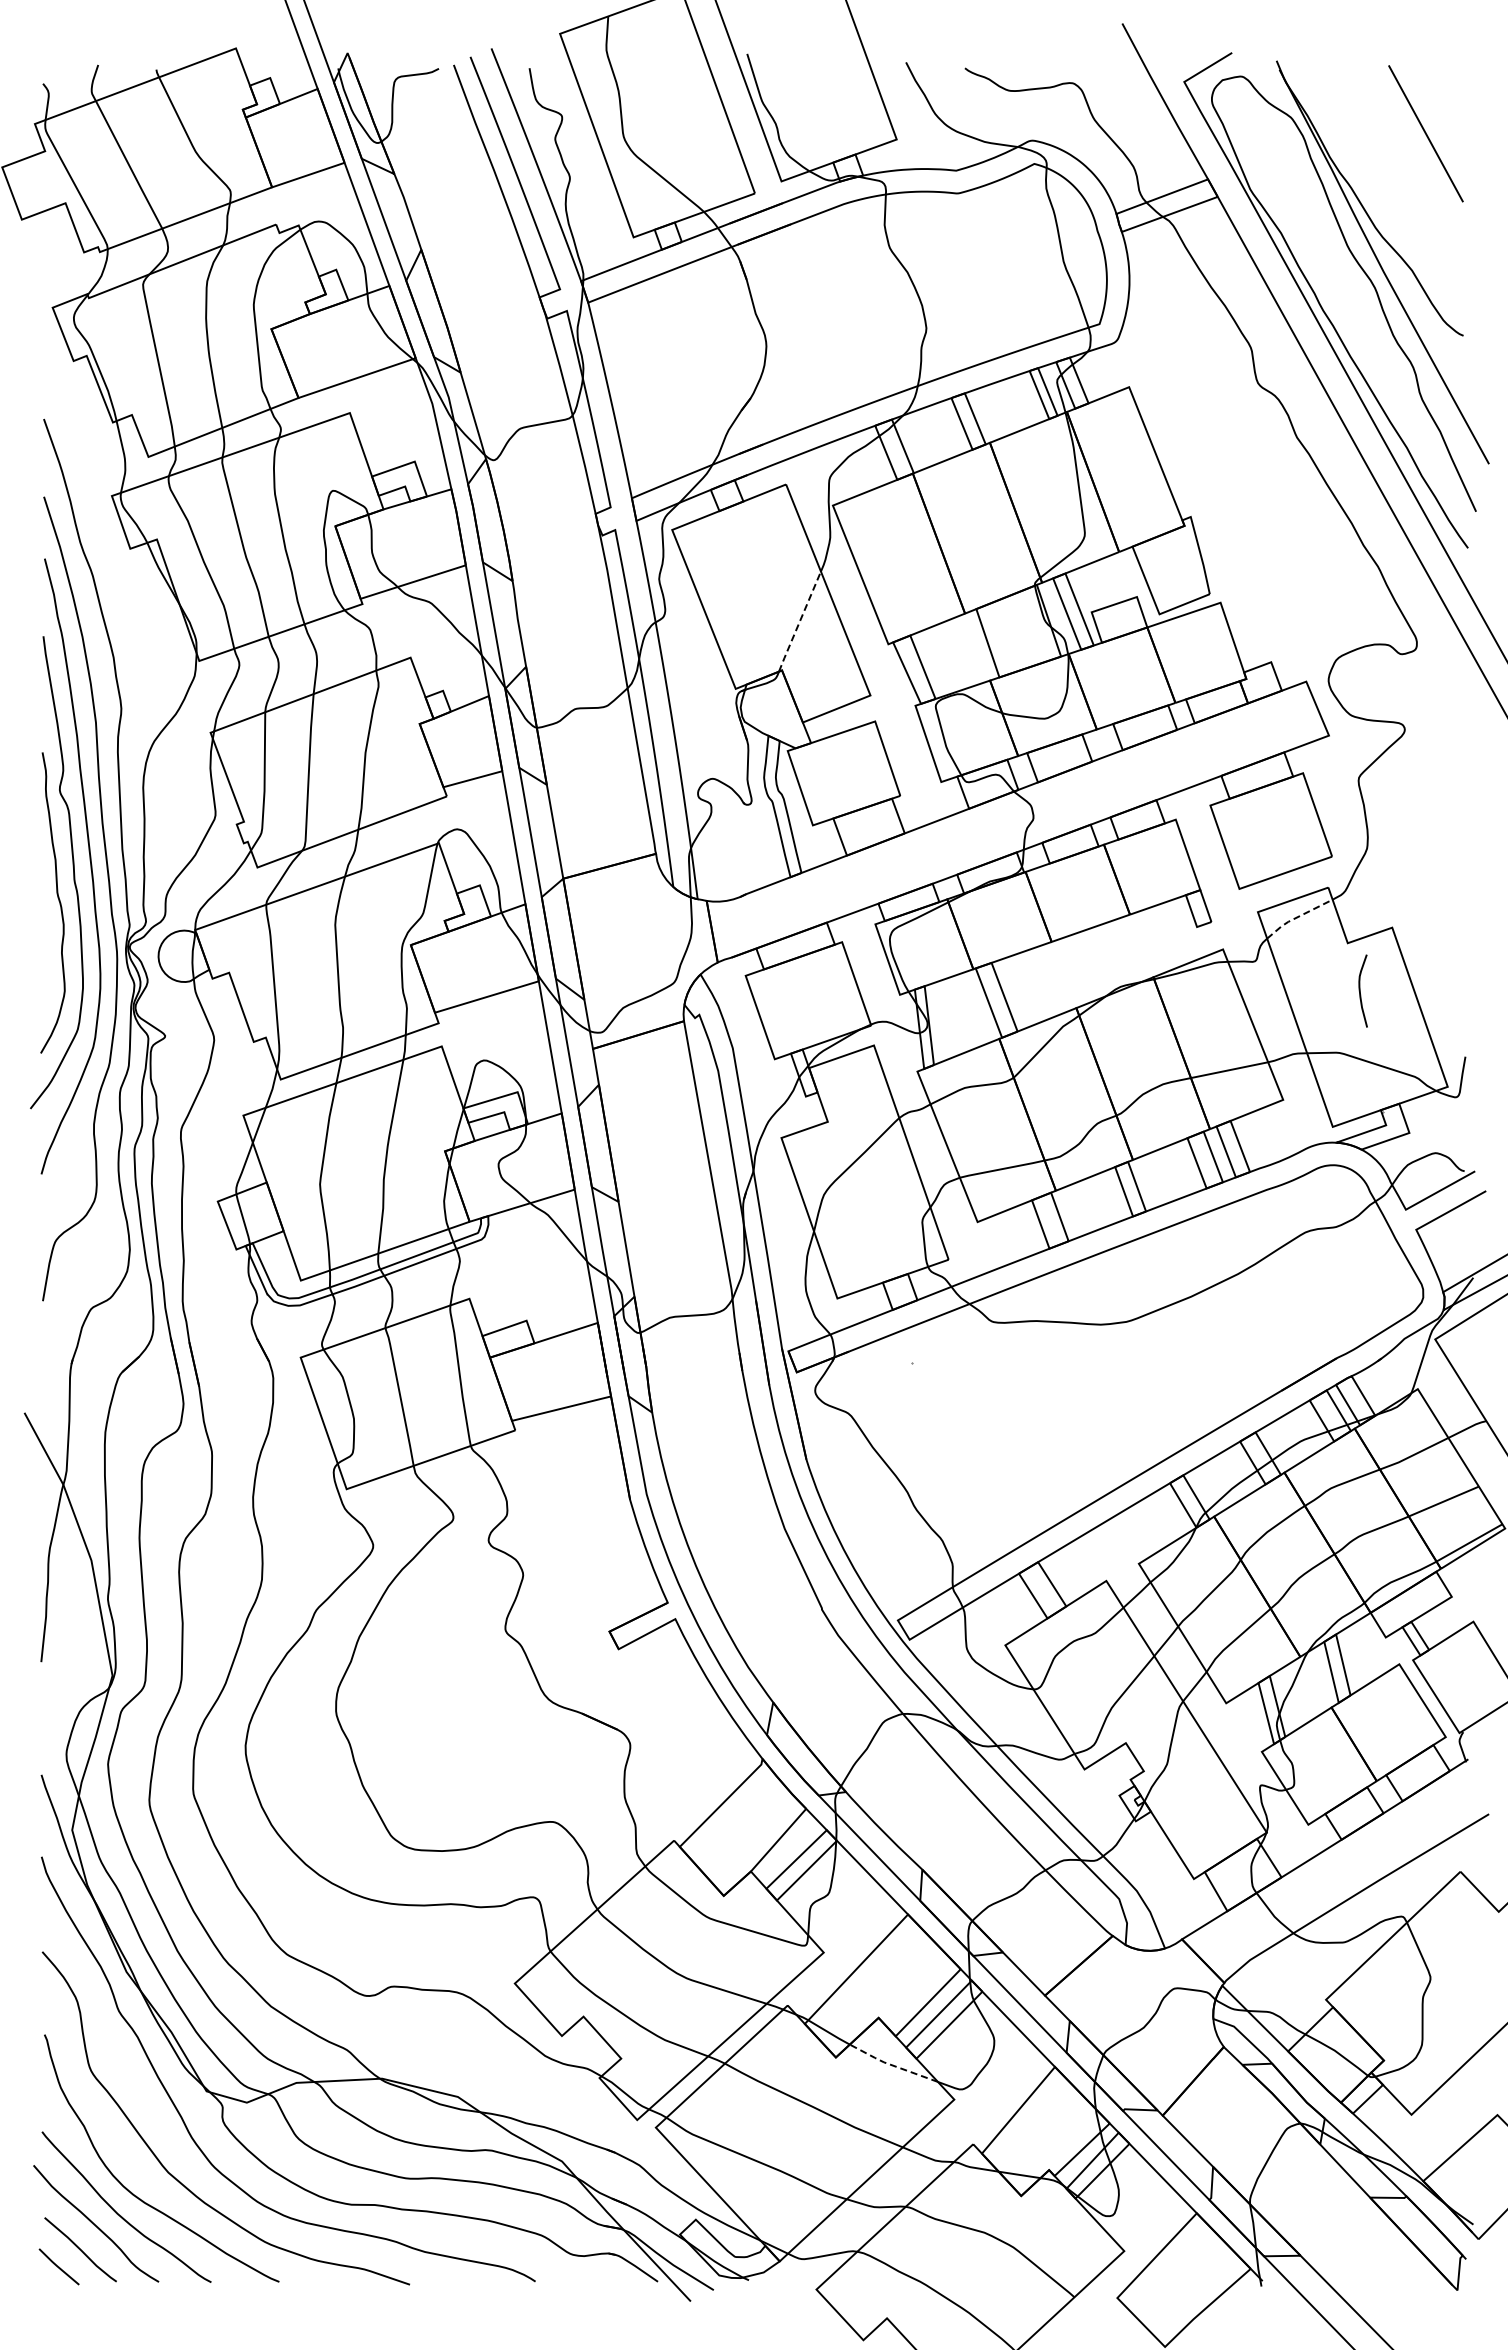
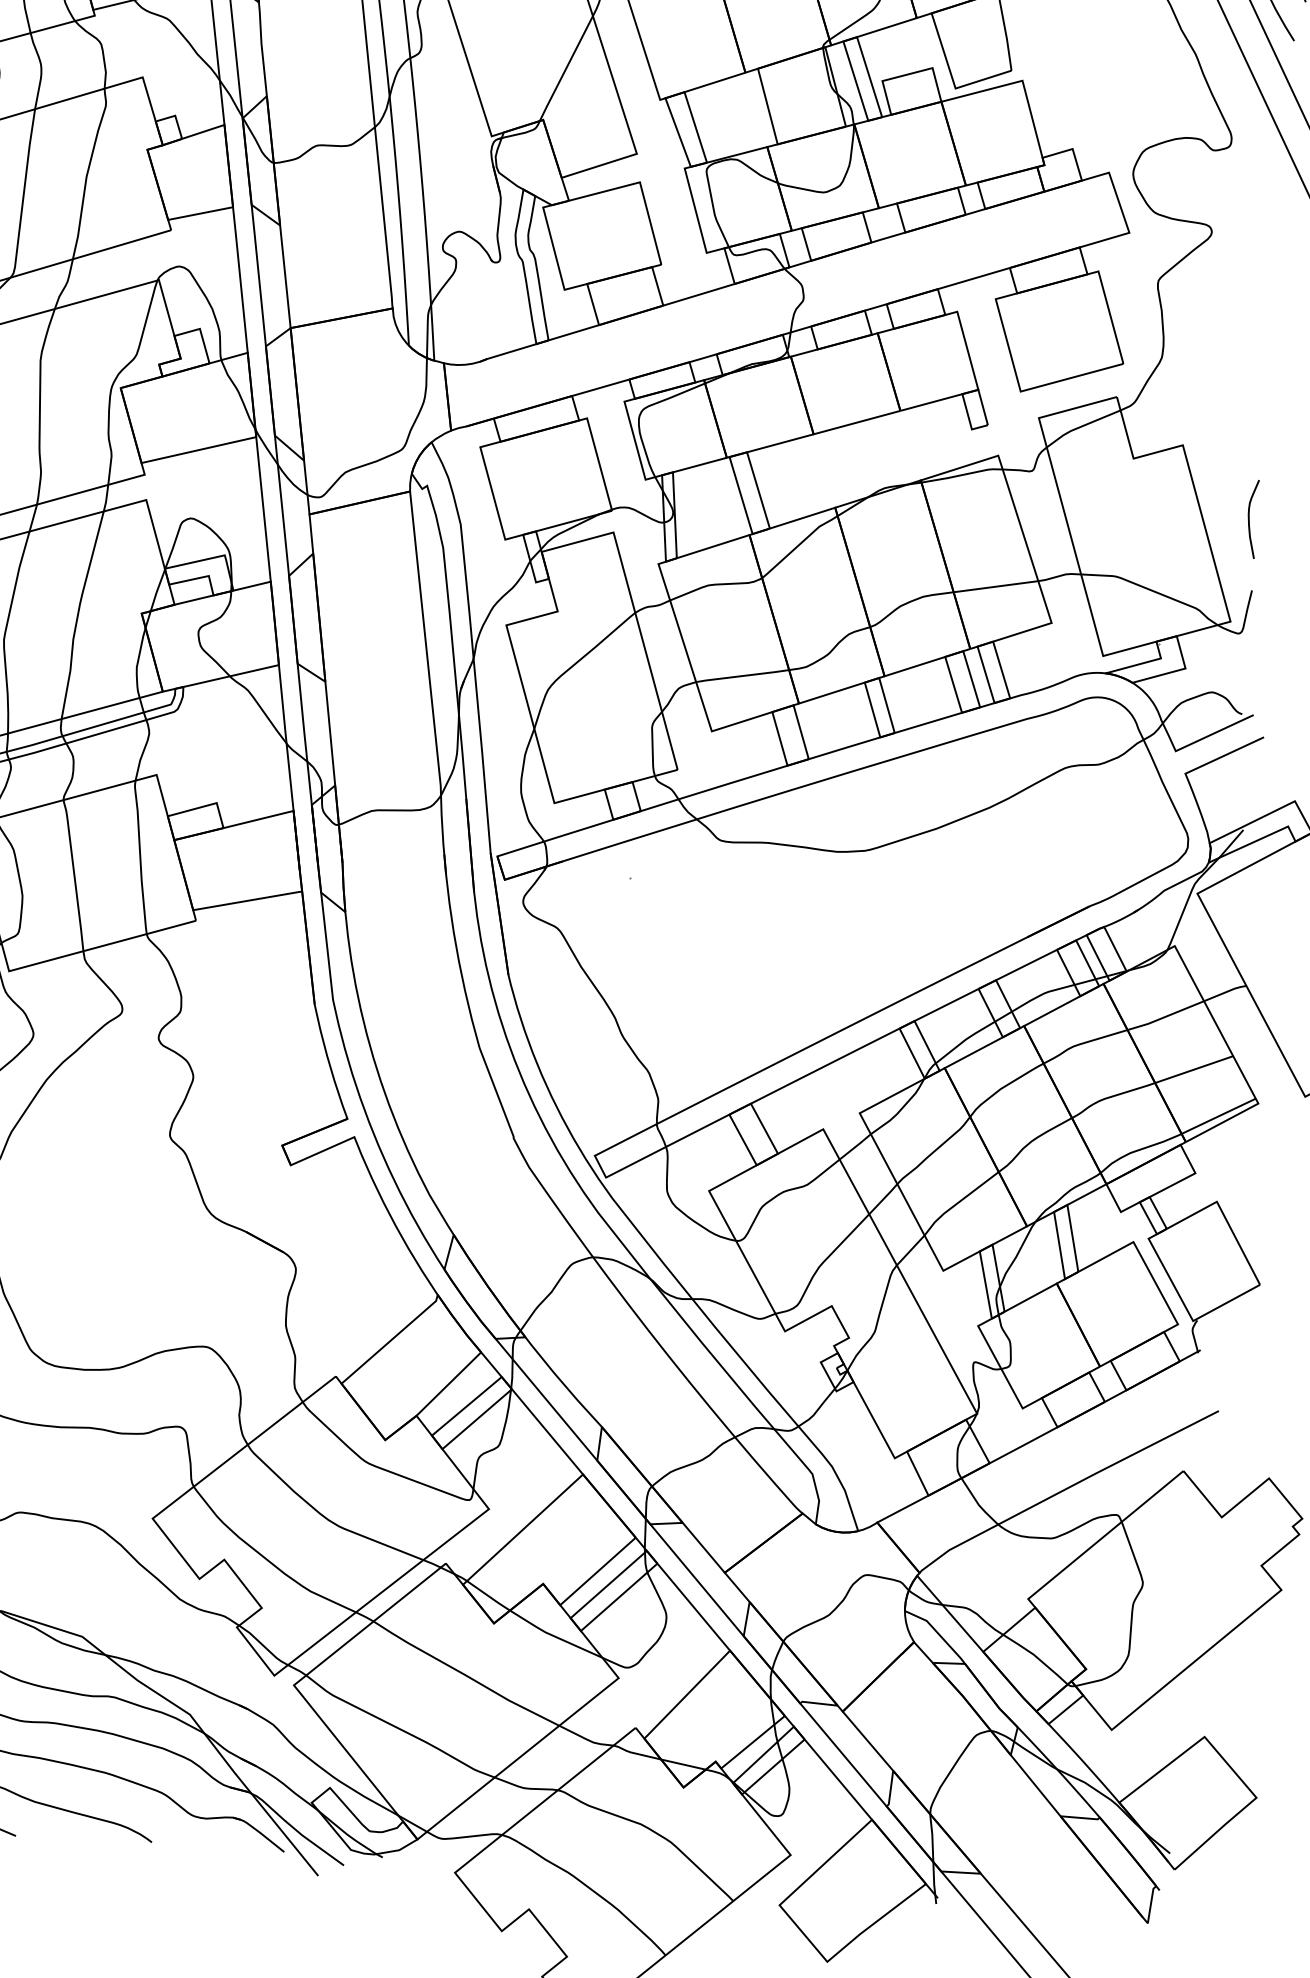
line: (799, 622) -> (565, 69), dashed -> solid
line: (1297, 917) -> (1081, 426), dashed -> solid
curve: (1360, 990) -> (1249, 518), moved
line: (891, 2065) -> (553, 1636), dashed -> solid

